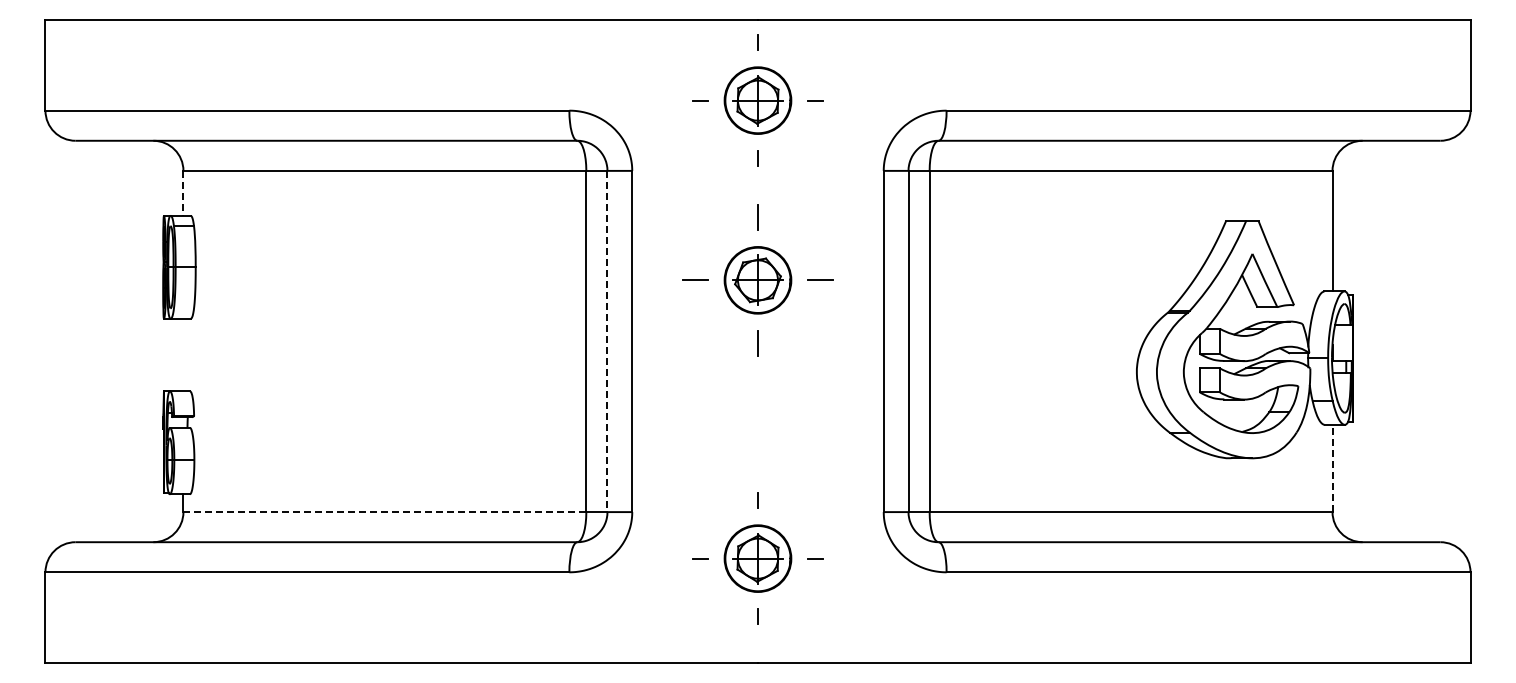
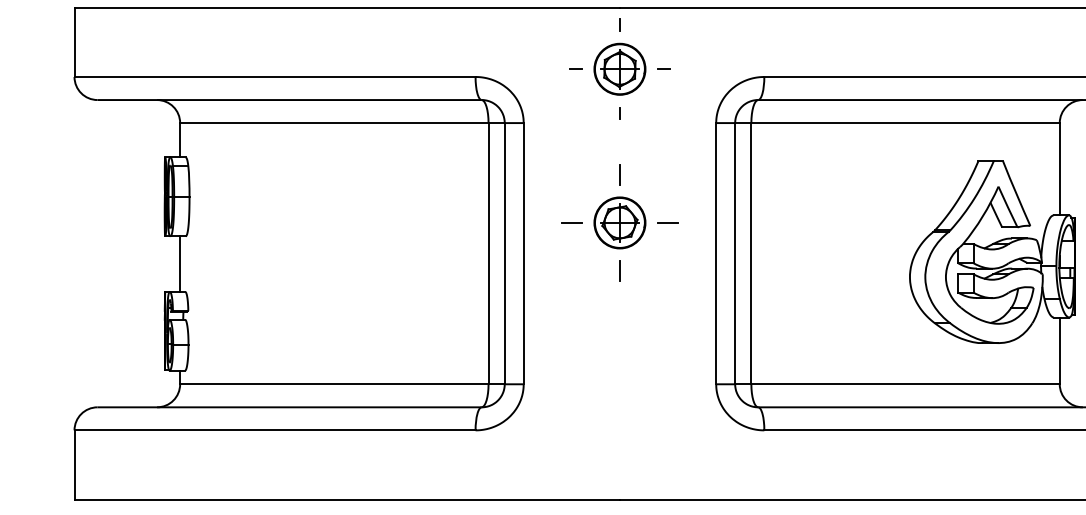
line: (183, 193) -> (180, 140), dashed -> solid
part: (757, 280) -> (619, 223), moved
line: (607, 341) -> (504, 253), dashed -> solid
line: (183, 354) -> (180, 263), added
line: (1332, 468) -> (1059, 350), dashed -> solid
line: (385, 512) -> (334, 384), dashed -> solid
part: (757, 558) -> (619, 419), removed

